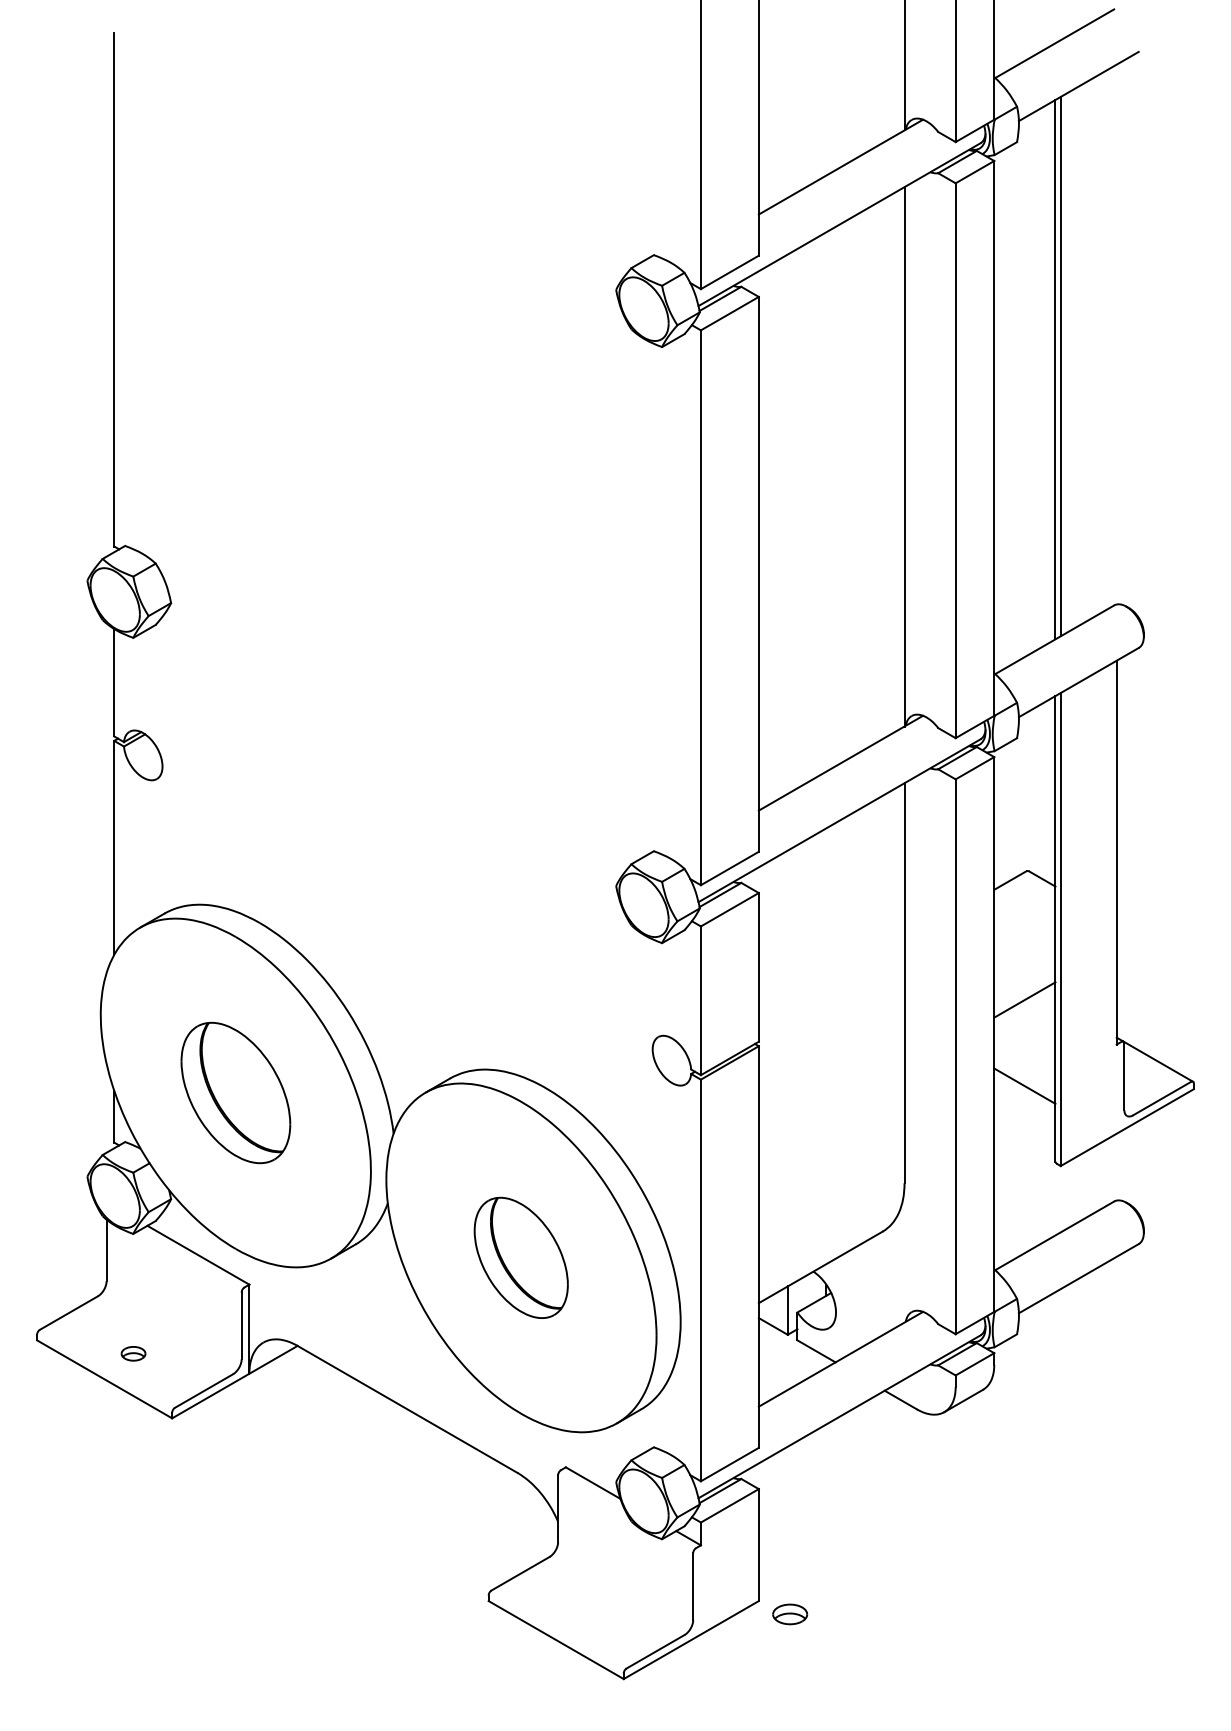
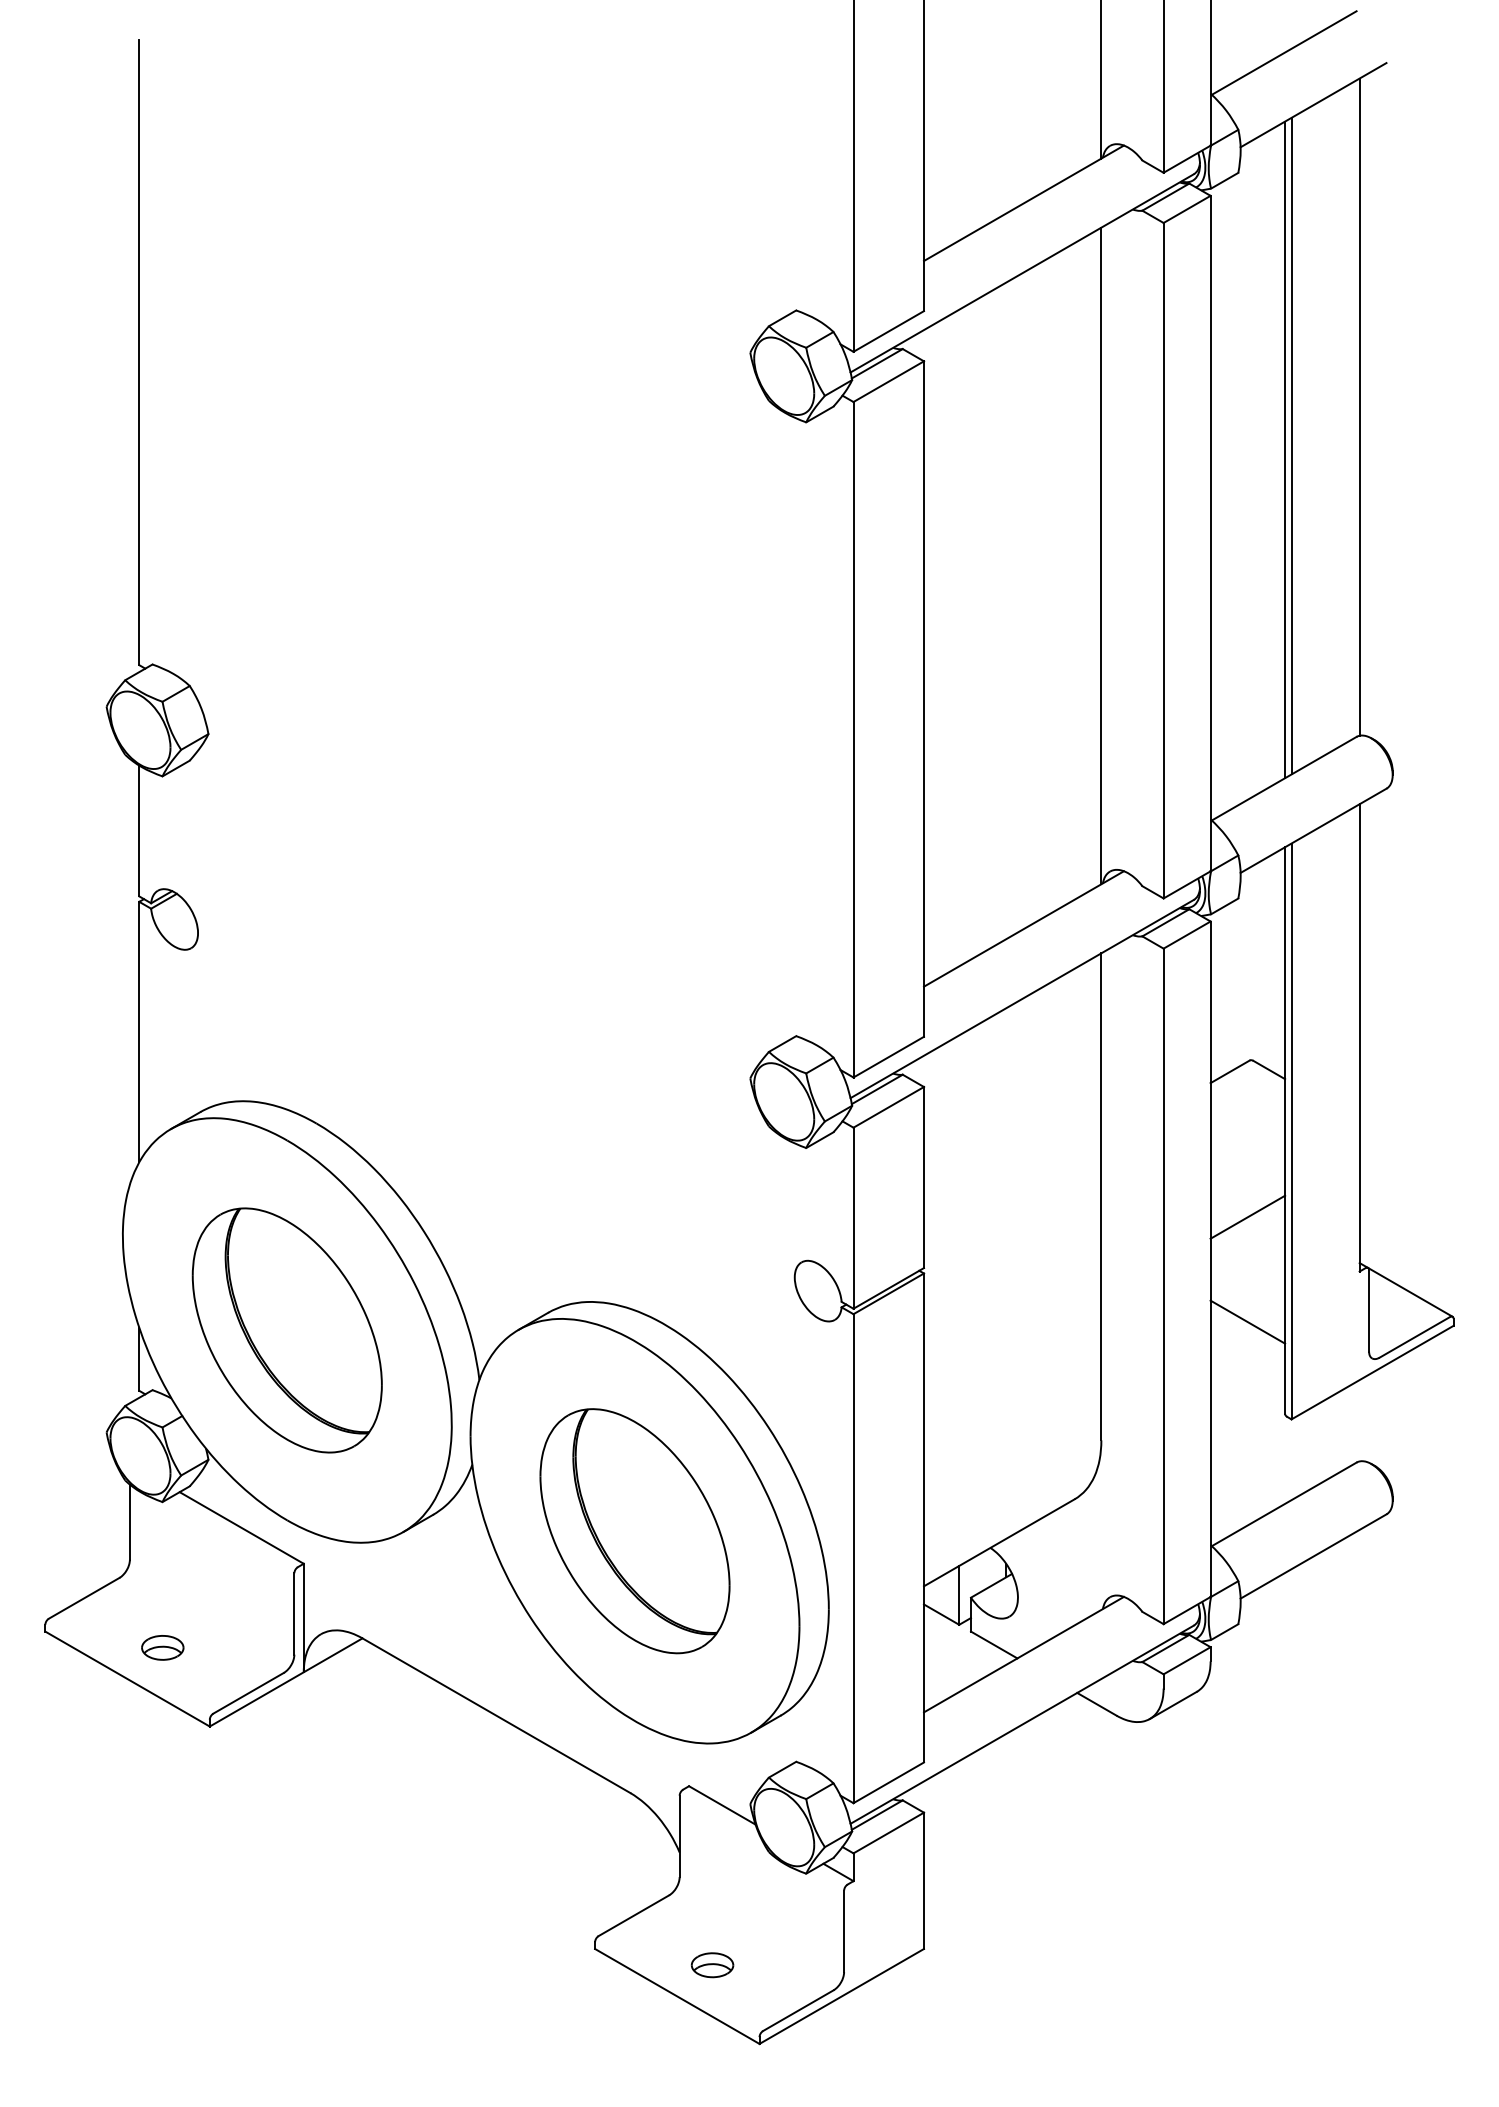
line: (1116, 334) -> (1359, 407), added
part: (235, 1092) -> (286, 1329), size x1.43
part: (520, 1257) -> (633, 1530), size x1.67
part: (133, 1353) -> (162, 1647), size x1.43
part: (790, 1614) -> (712, 1965), moved

